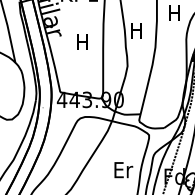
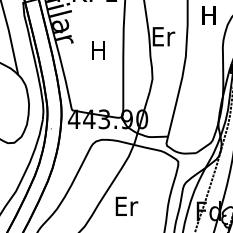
text: (136, 30) -> (163, 36), H -> Er
text: (123, 169) -> (126, 205), moved

